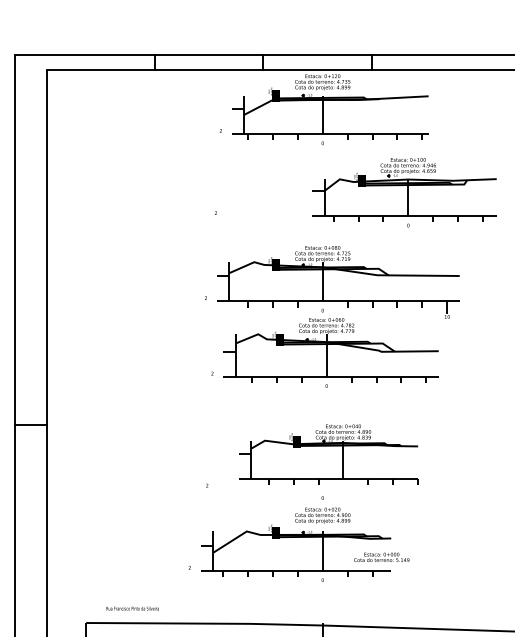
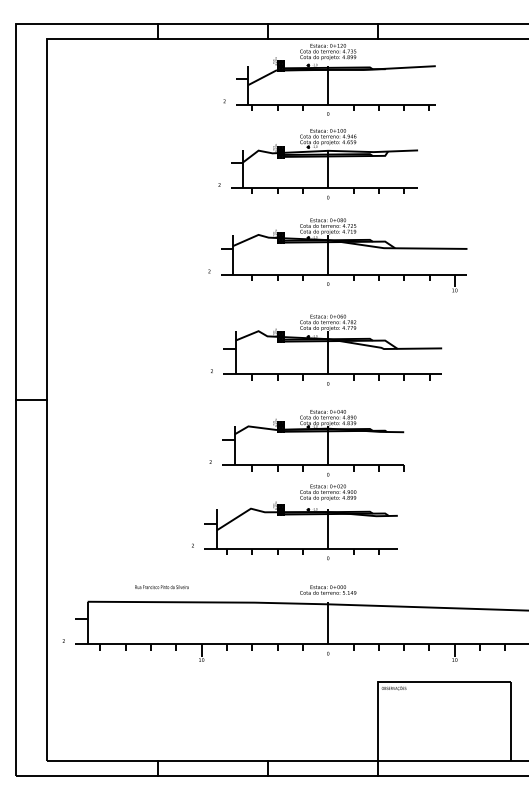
part: (404, 192) -> (324, 164), moved
part: (325, 352) -> (326, 349), moved
part: (328, 454) -> (313, 440), moved
text: (382, 556) -> (328, 589), moved
text: (132, 608) -> (161, 587), moved

